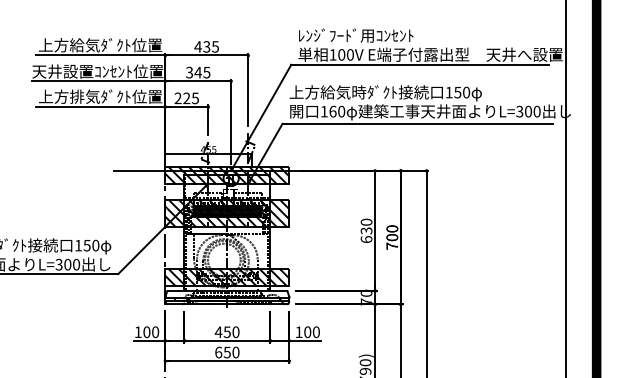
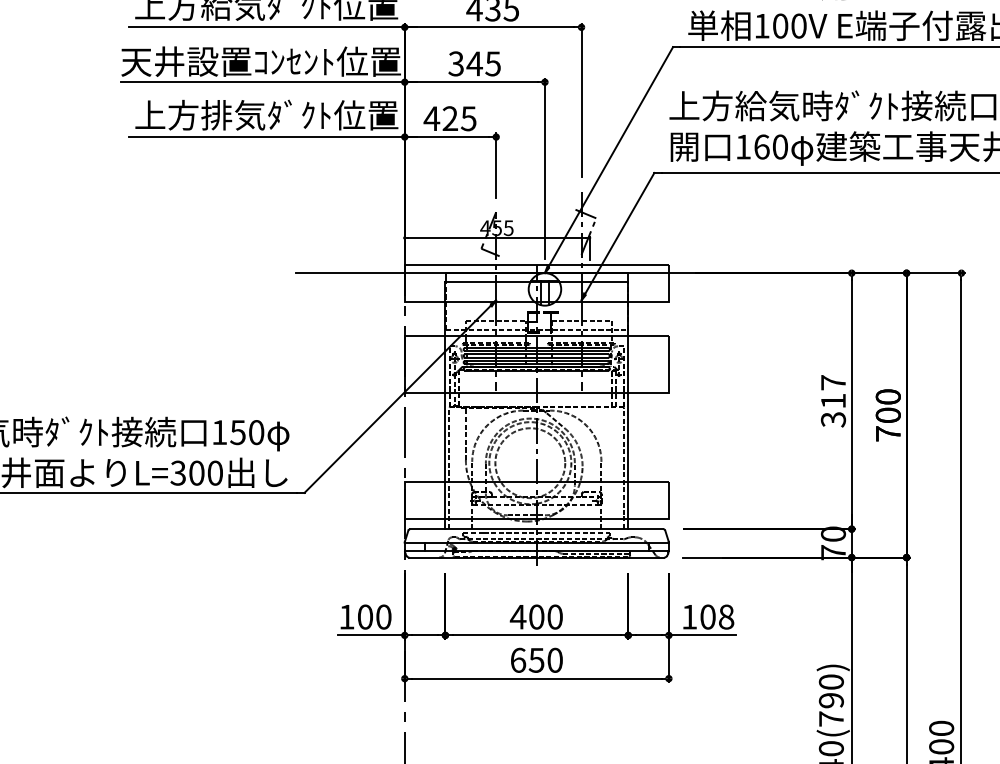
text: (177, 98) -> (430, 118), 225 -> 425
hatch: (227, 175) -> (537, 283), removed
hatch: (227, 213) -> (537, 364), removed
text: (366, 230) -> (833, 400), 630 -> 317
hatch: (227, 277) -> (537, 500), removed
text: (226, 331) -> (534, 615), 450 -> 400
text: (315, 332) -> (724, 617), 100 -> 108

